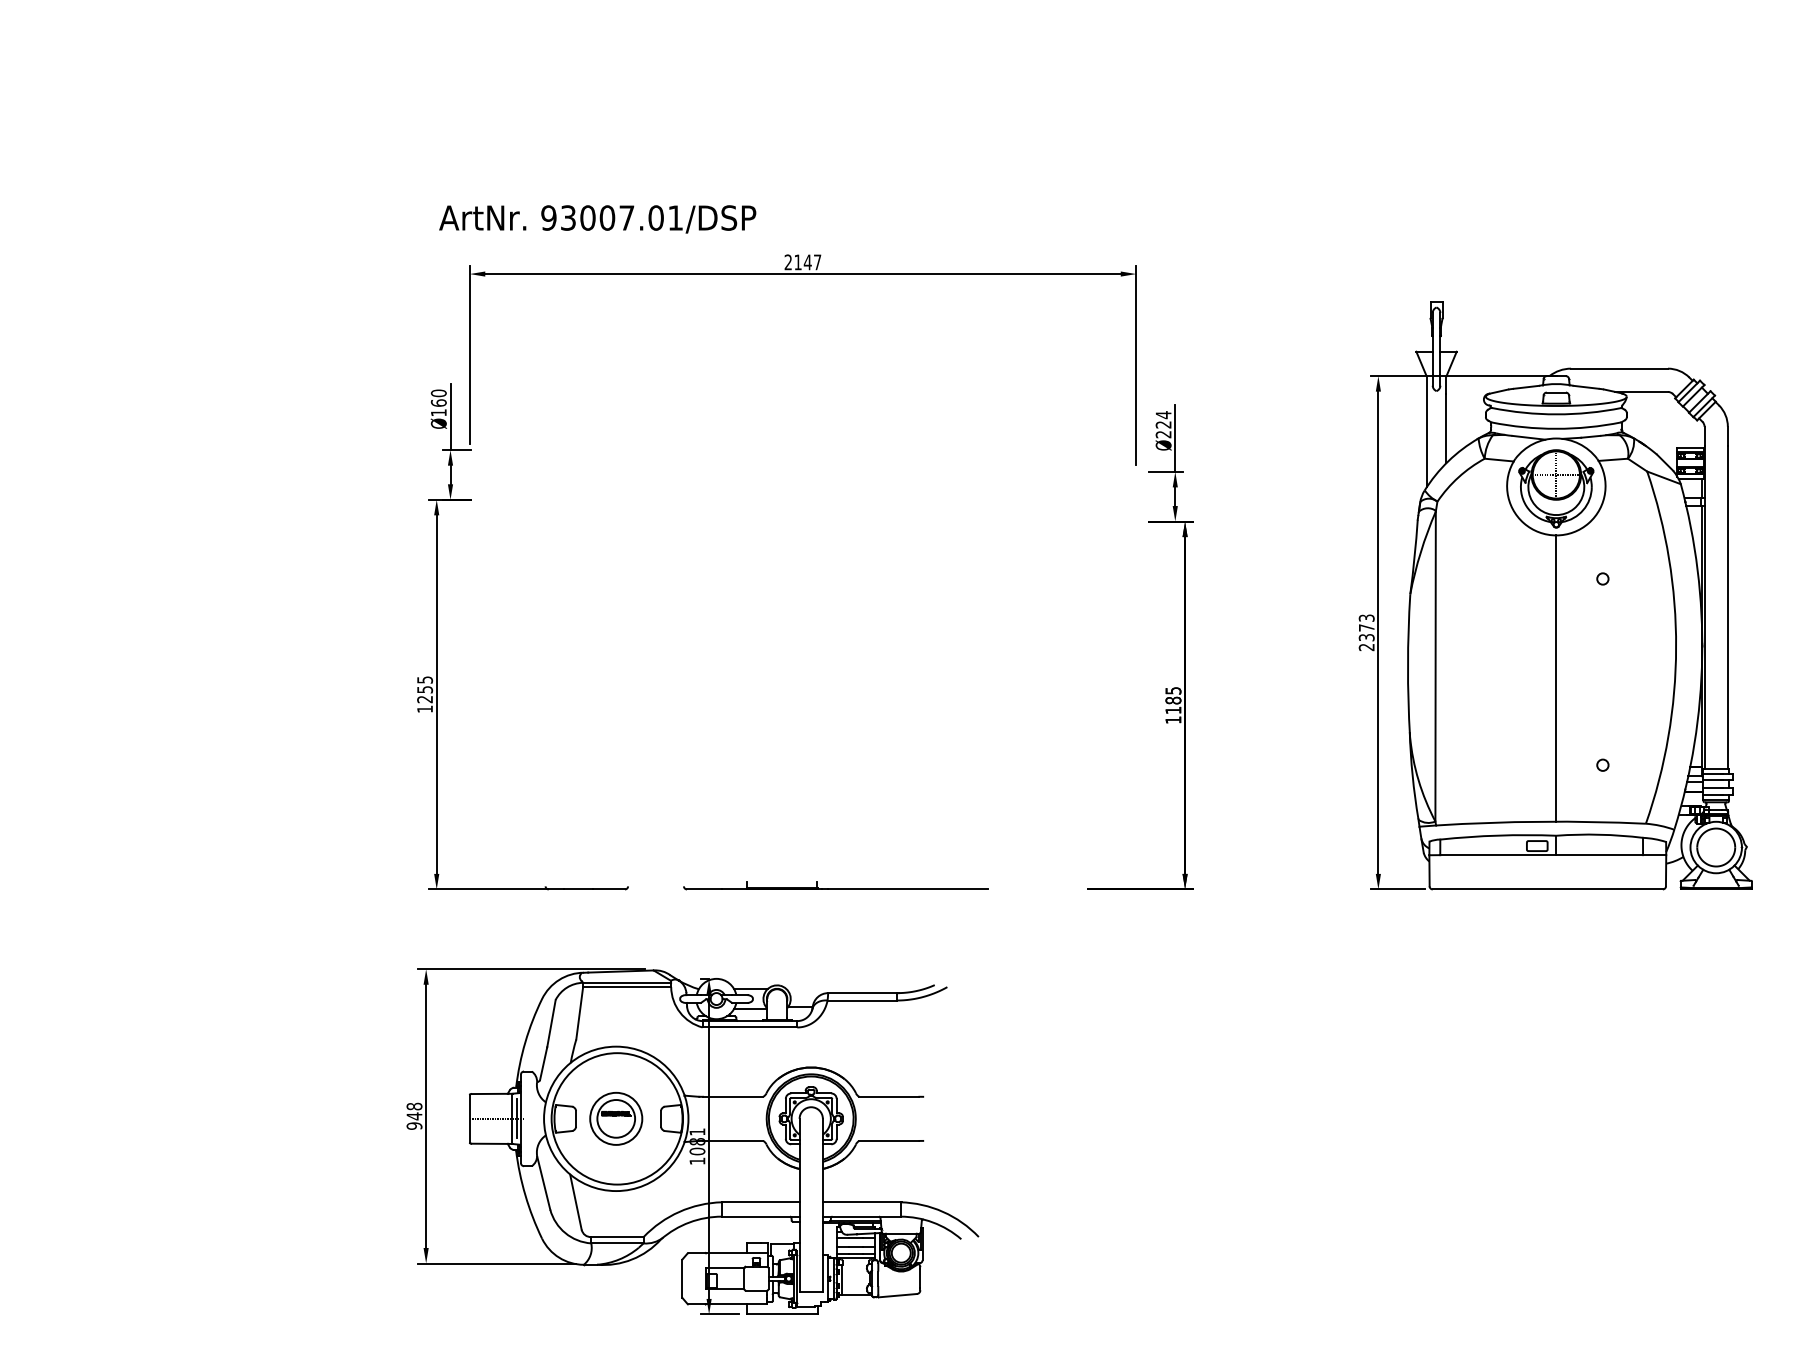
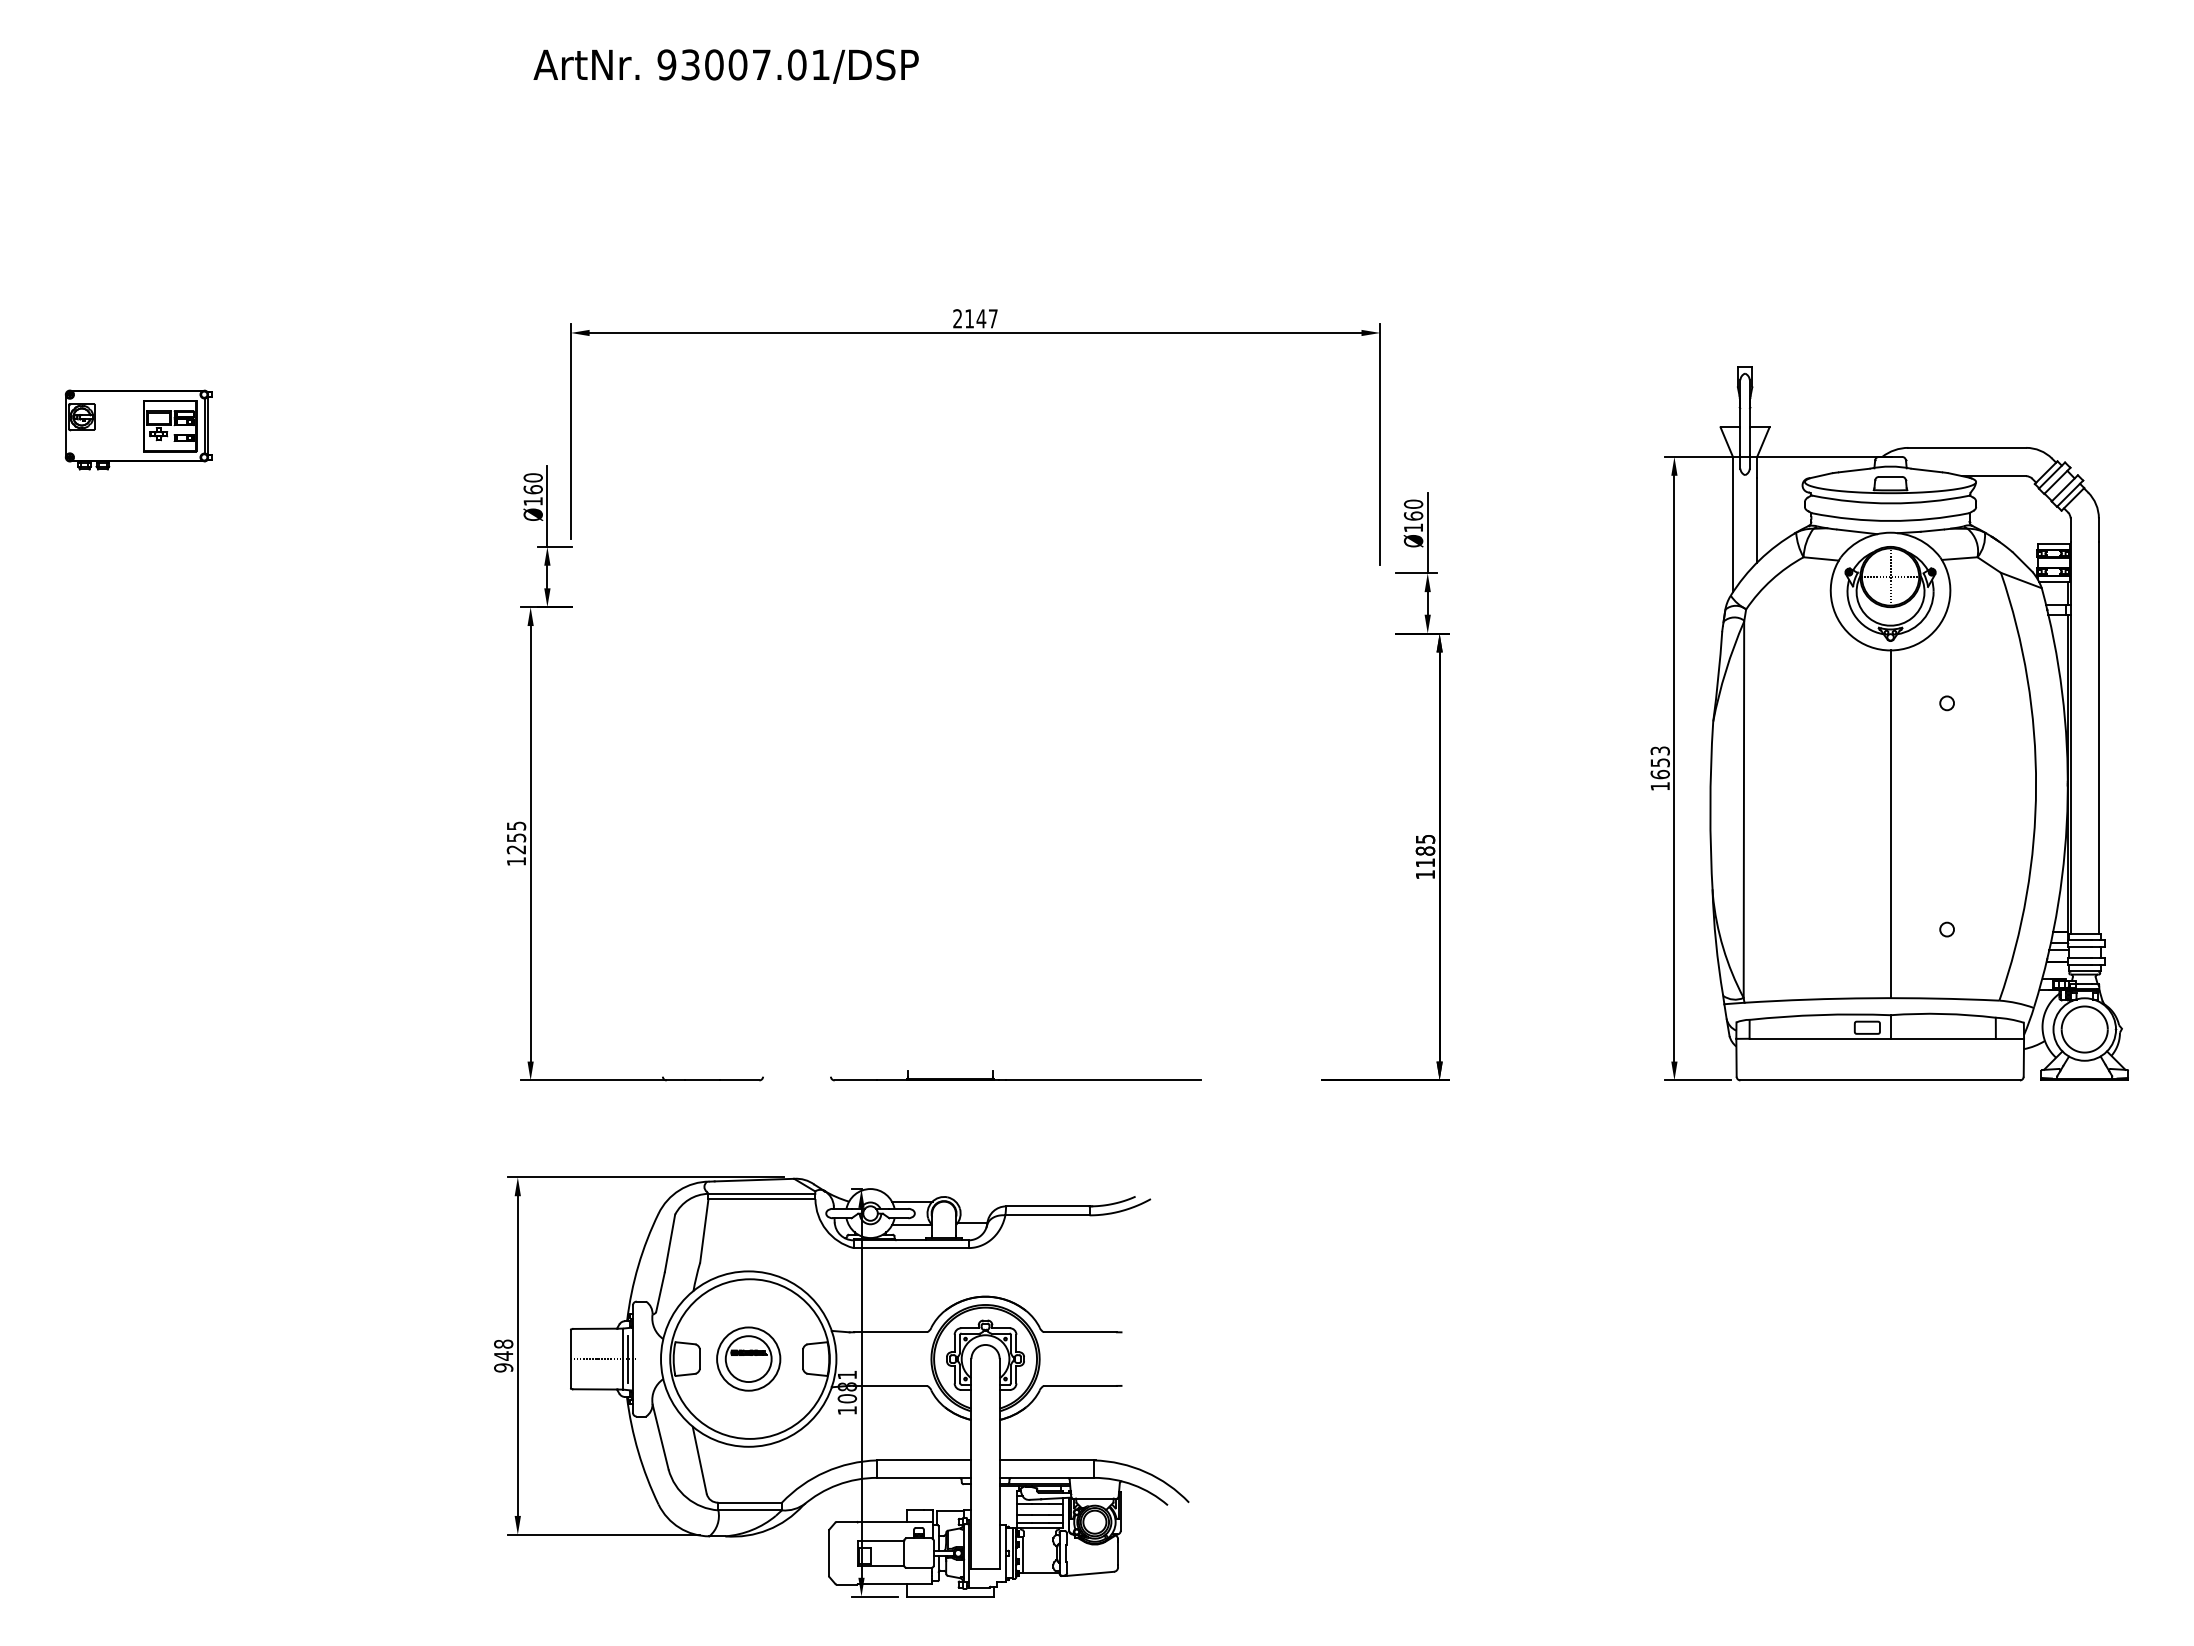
text: (597, 219) -> (725, 66), moved
part: (113, 353) -> (138, 429), added
text: (1163, 424) -> (1413, 515), Ø224 -> Ø160
text: (1366, 637) -> (1659, 774), 2373 -> 1653

